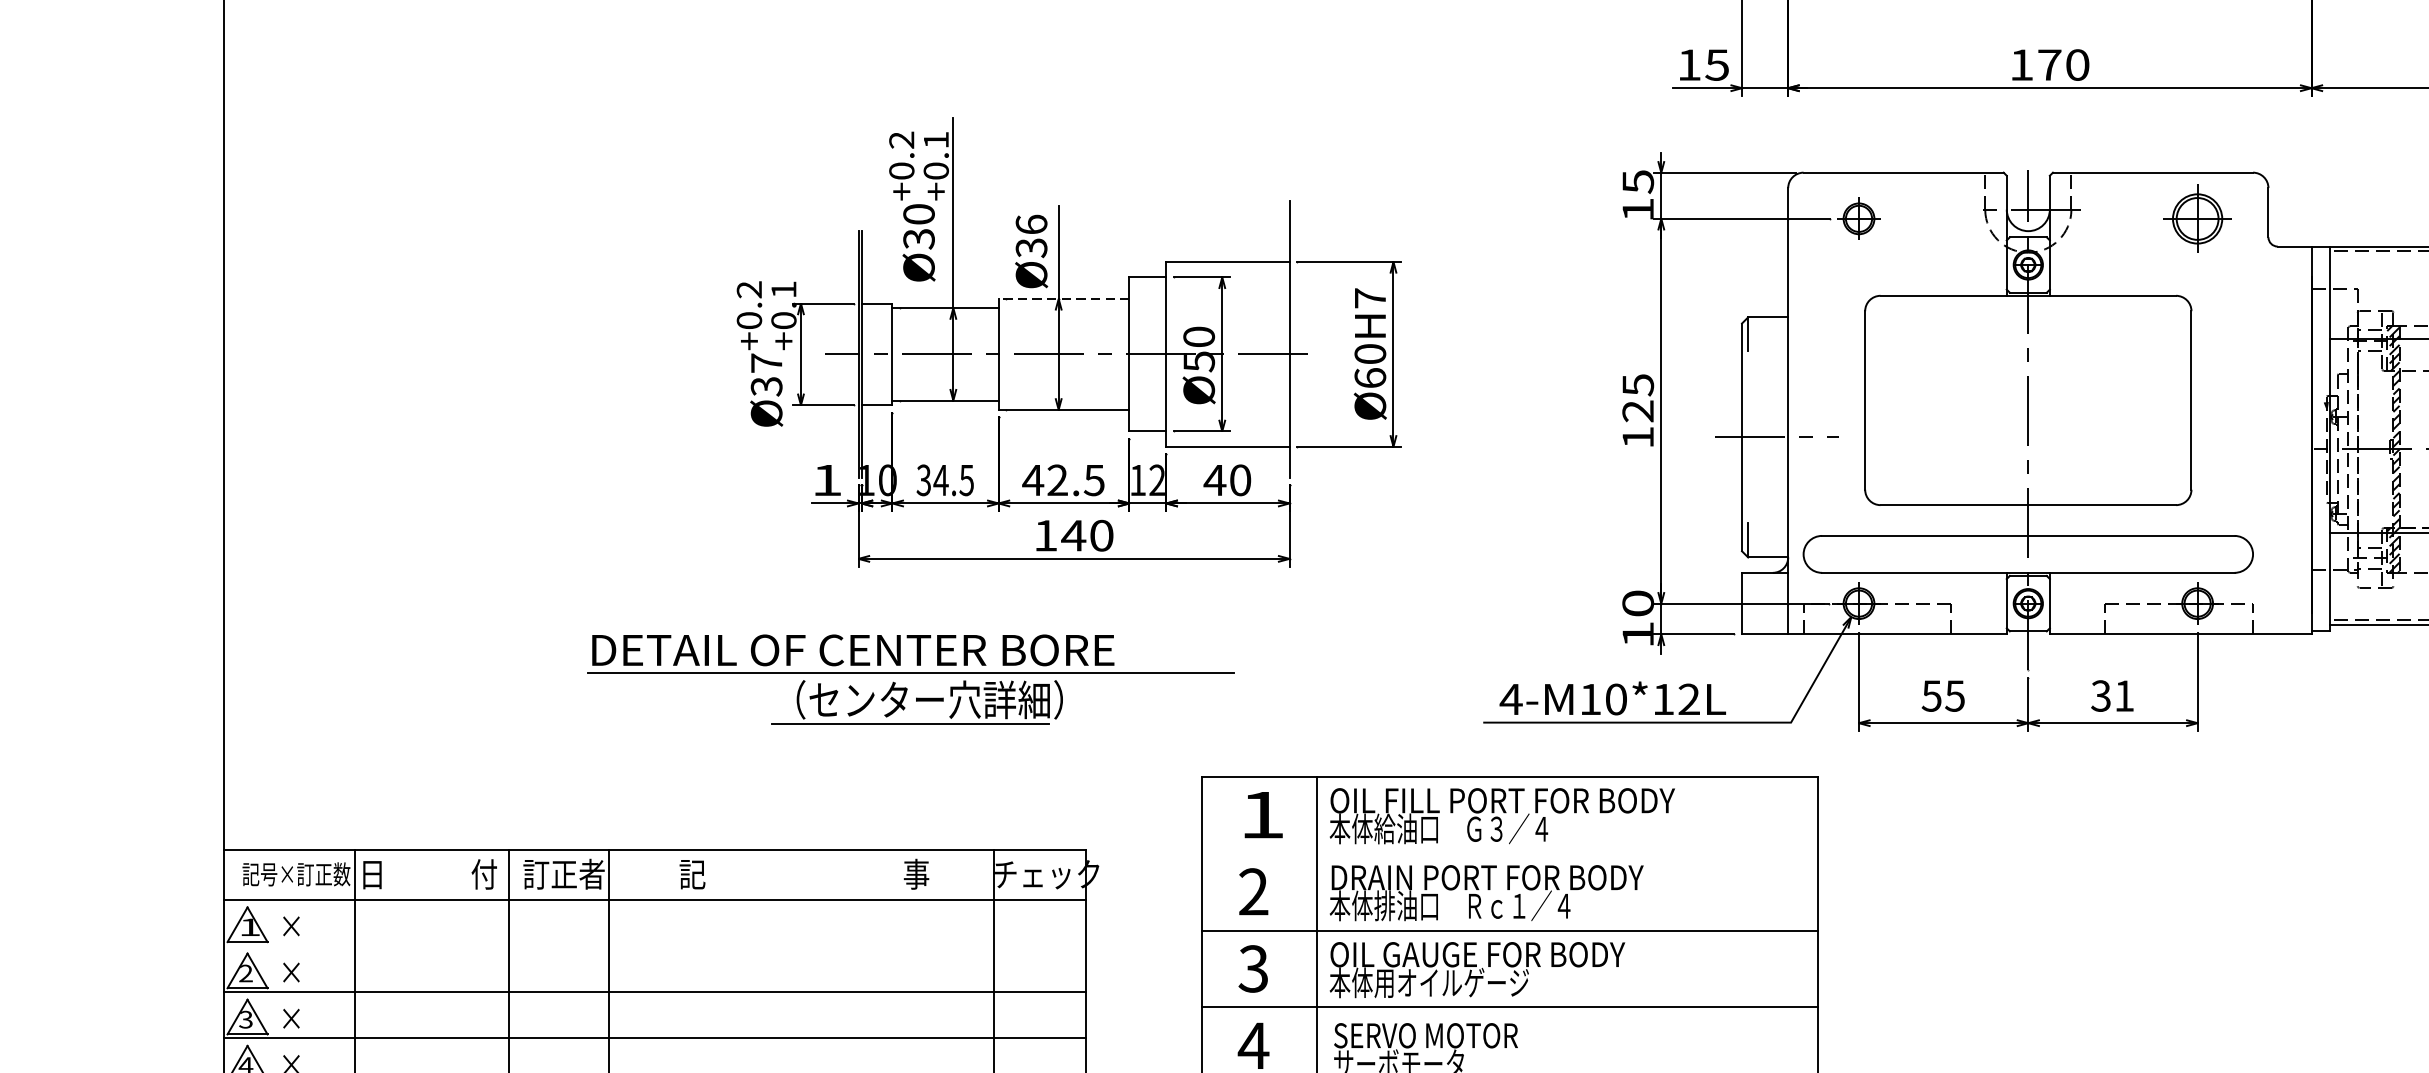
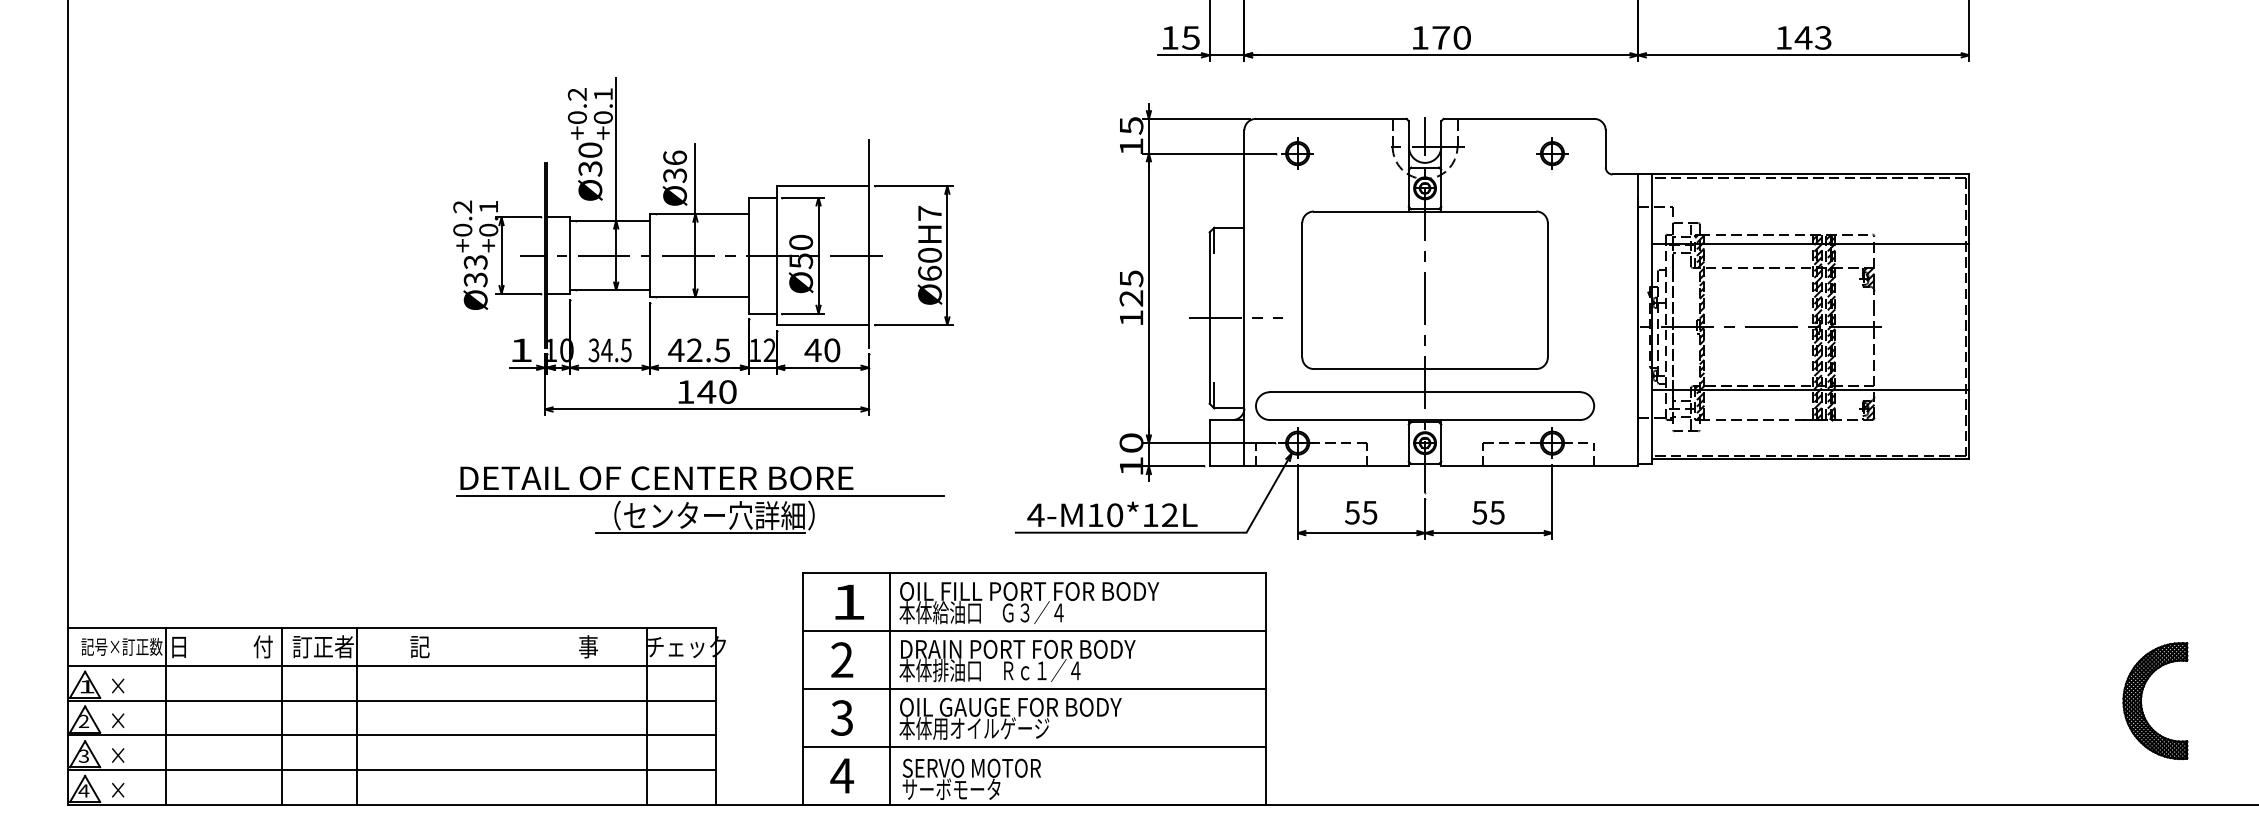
part: (2197, 218) -> (1552, 153), size x0.62
line: (1062, 298) -> (698, 213), dashed -> solid
text: (766, 363) -> (475, 262), Ø37 -> Ø33
part: (911, 678) -> (700, 499), moved
text: (2112, 695) -> (1488, 512), 31 -> 55
line: (1509, 853) -> (1034, 631), added
line: (654, 945) -> (391, 700), added

